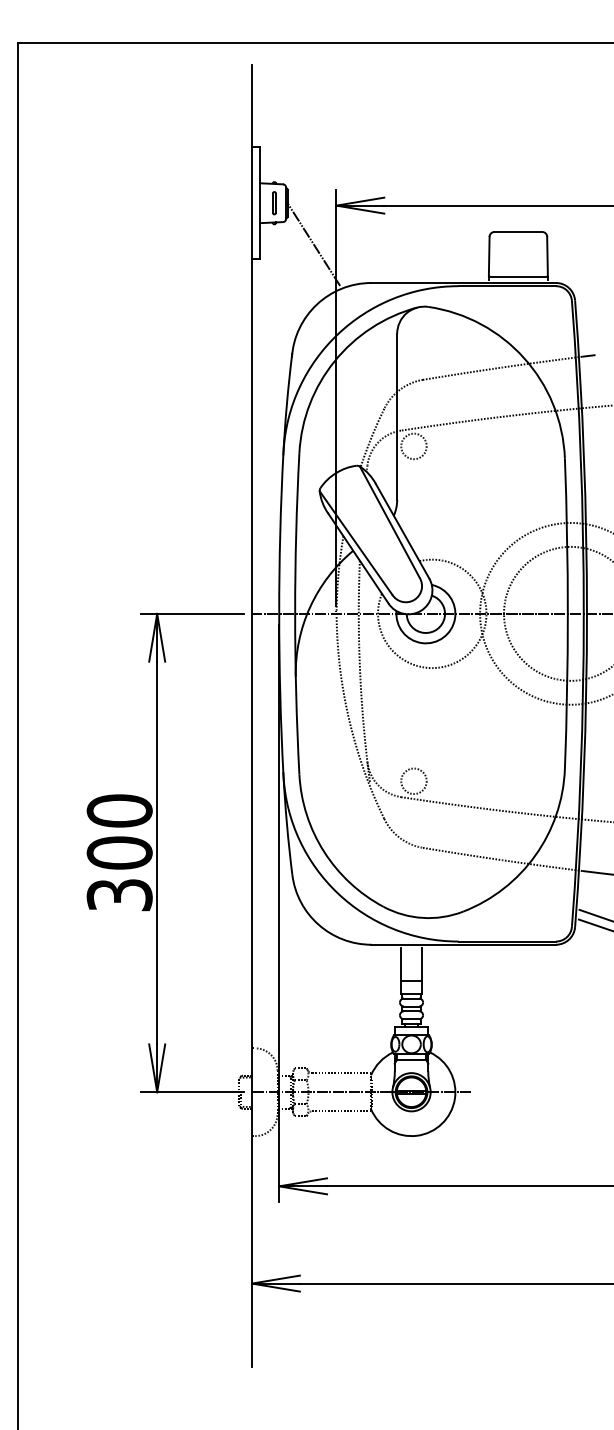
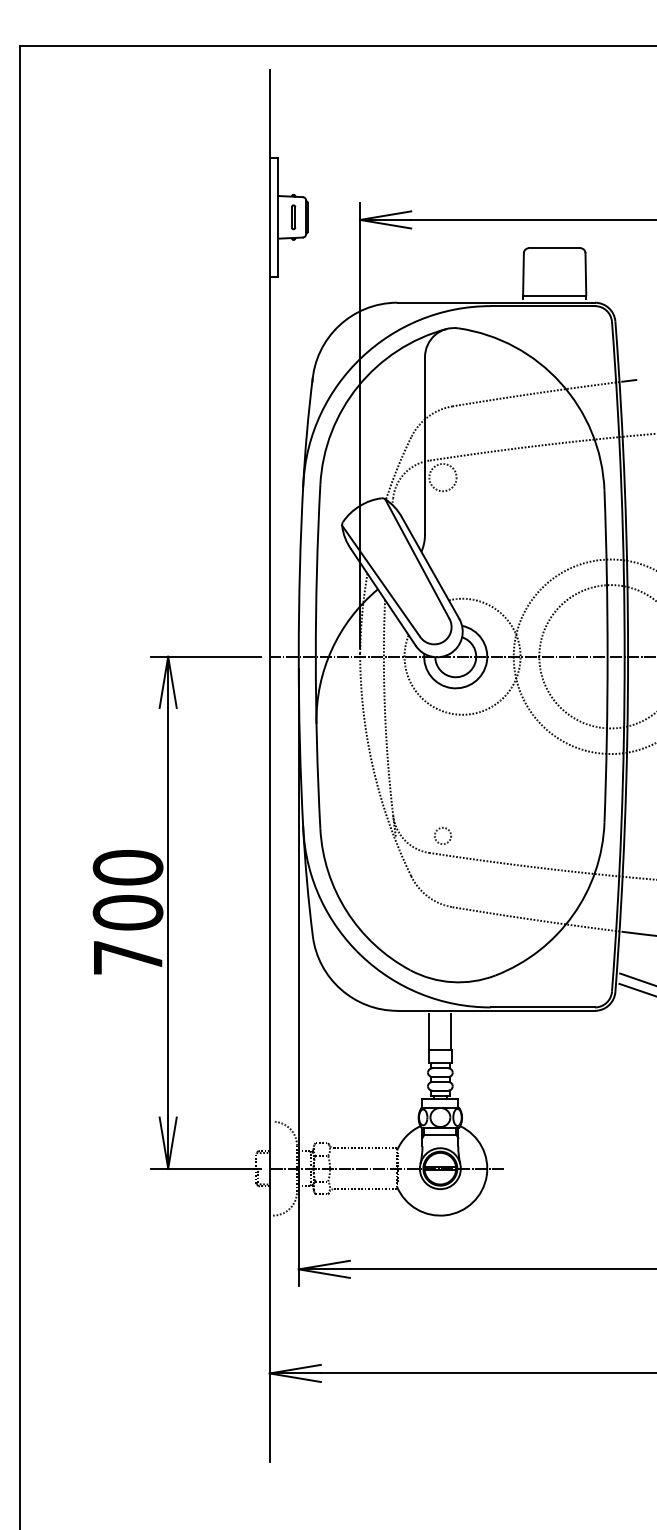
line: (313, 244) -> (335, 261), removed
circle: (413, 780) -> (442, 835), size x0.6
text: (119, 894) -> (127, 957), 300 -> 700

